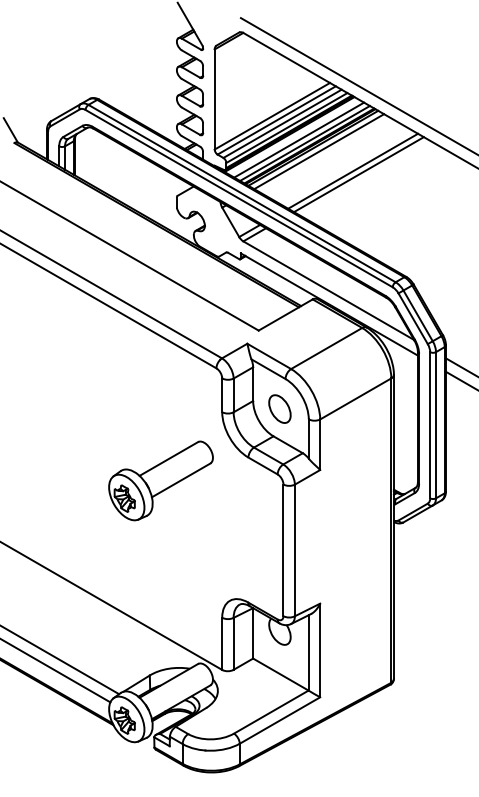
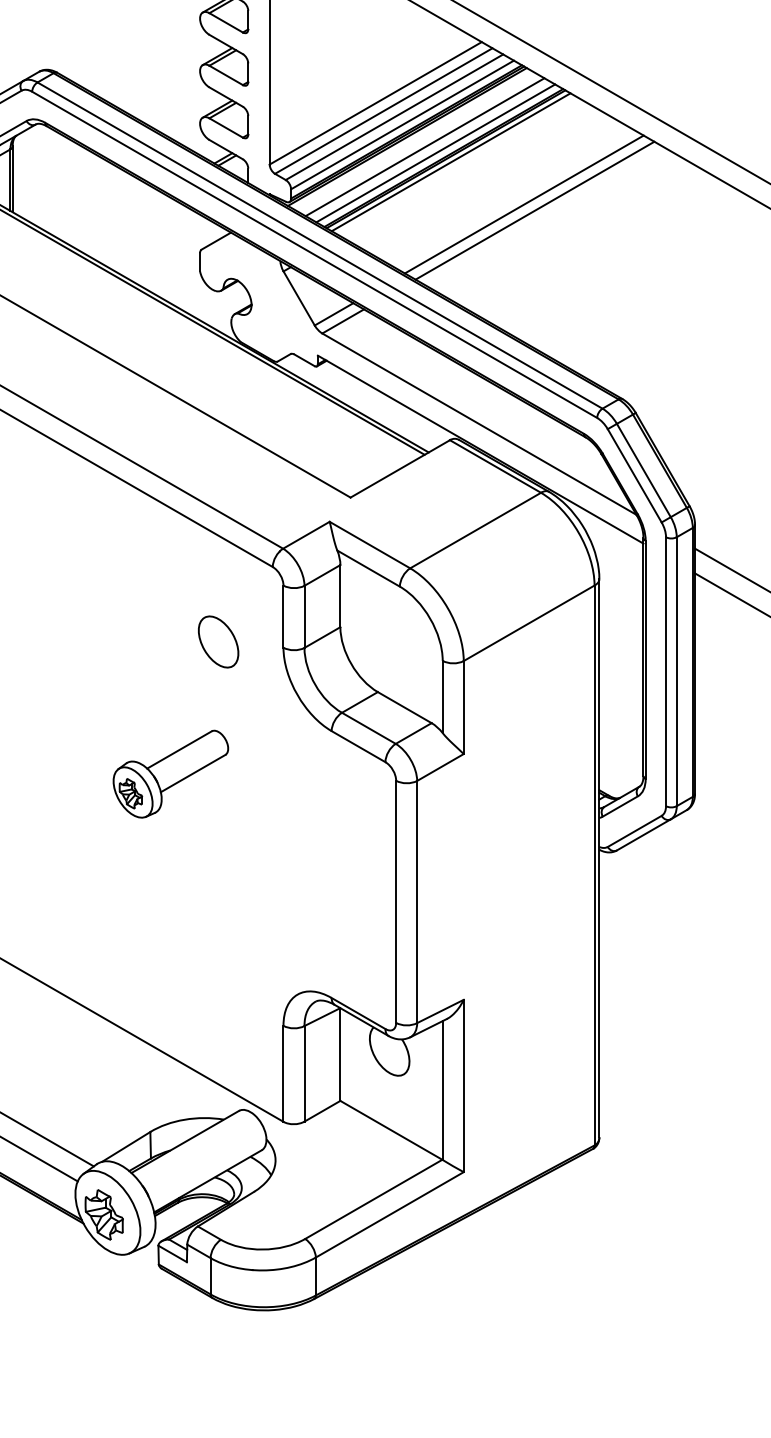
line: (319, 151) -> (462, 168), removed
part: (279, 408) -> (217, 640), moved
part: (160, 480) -> (169, 773), size x0.6

